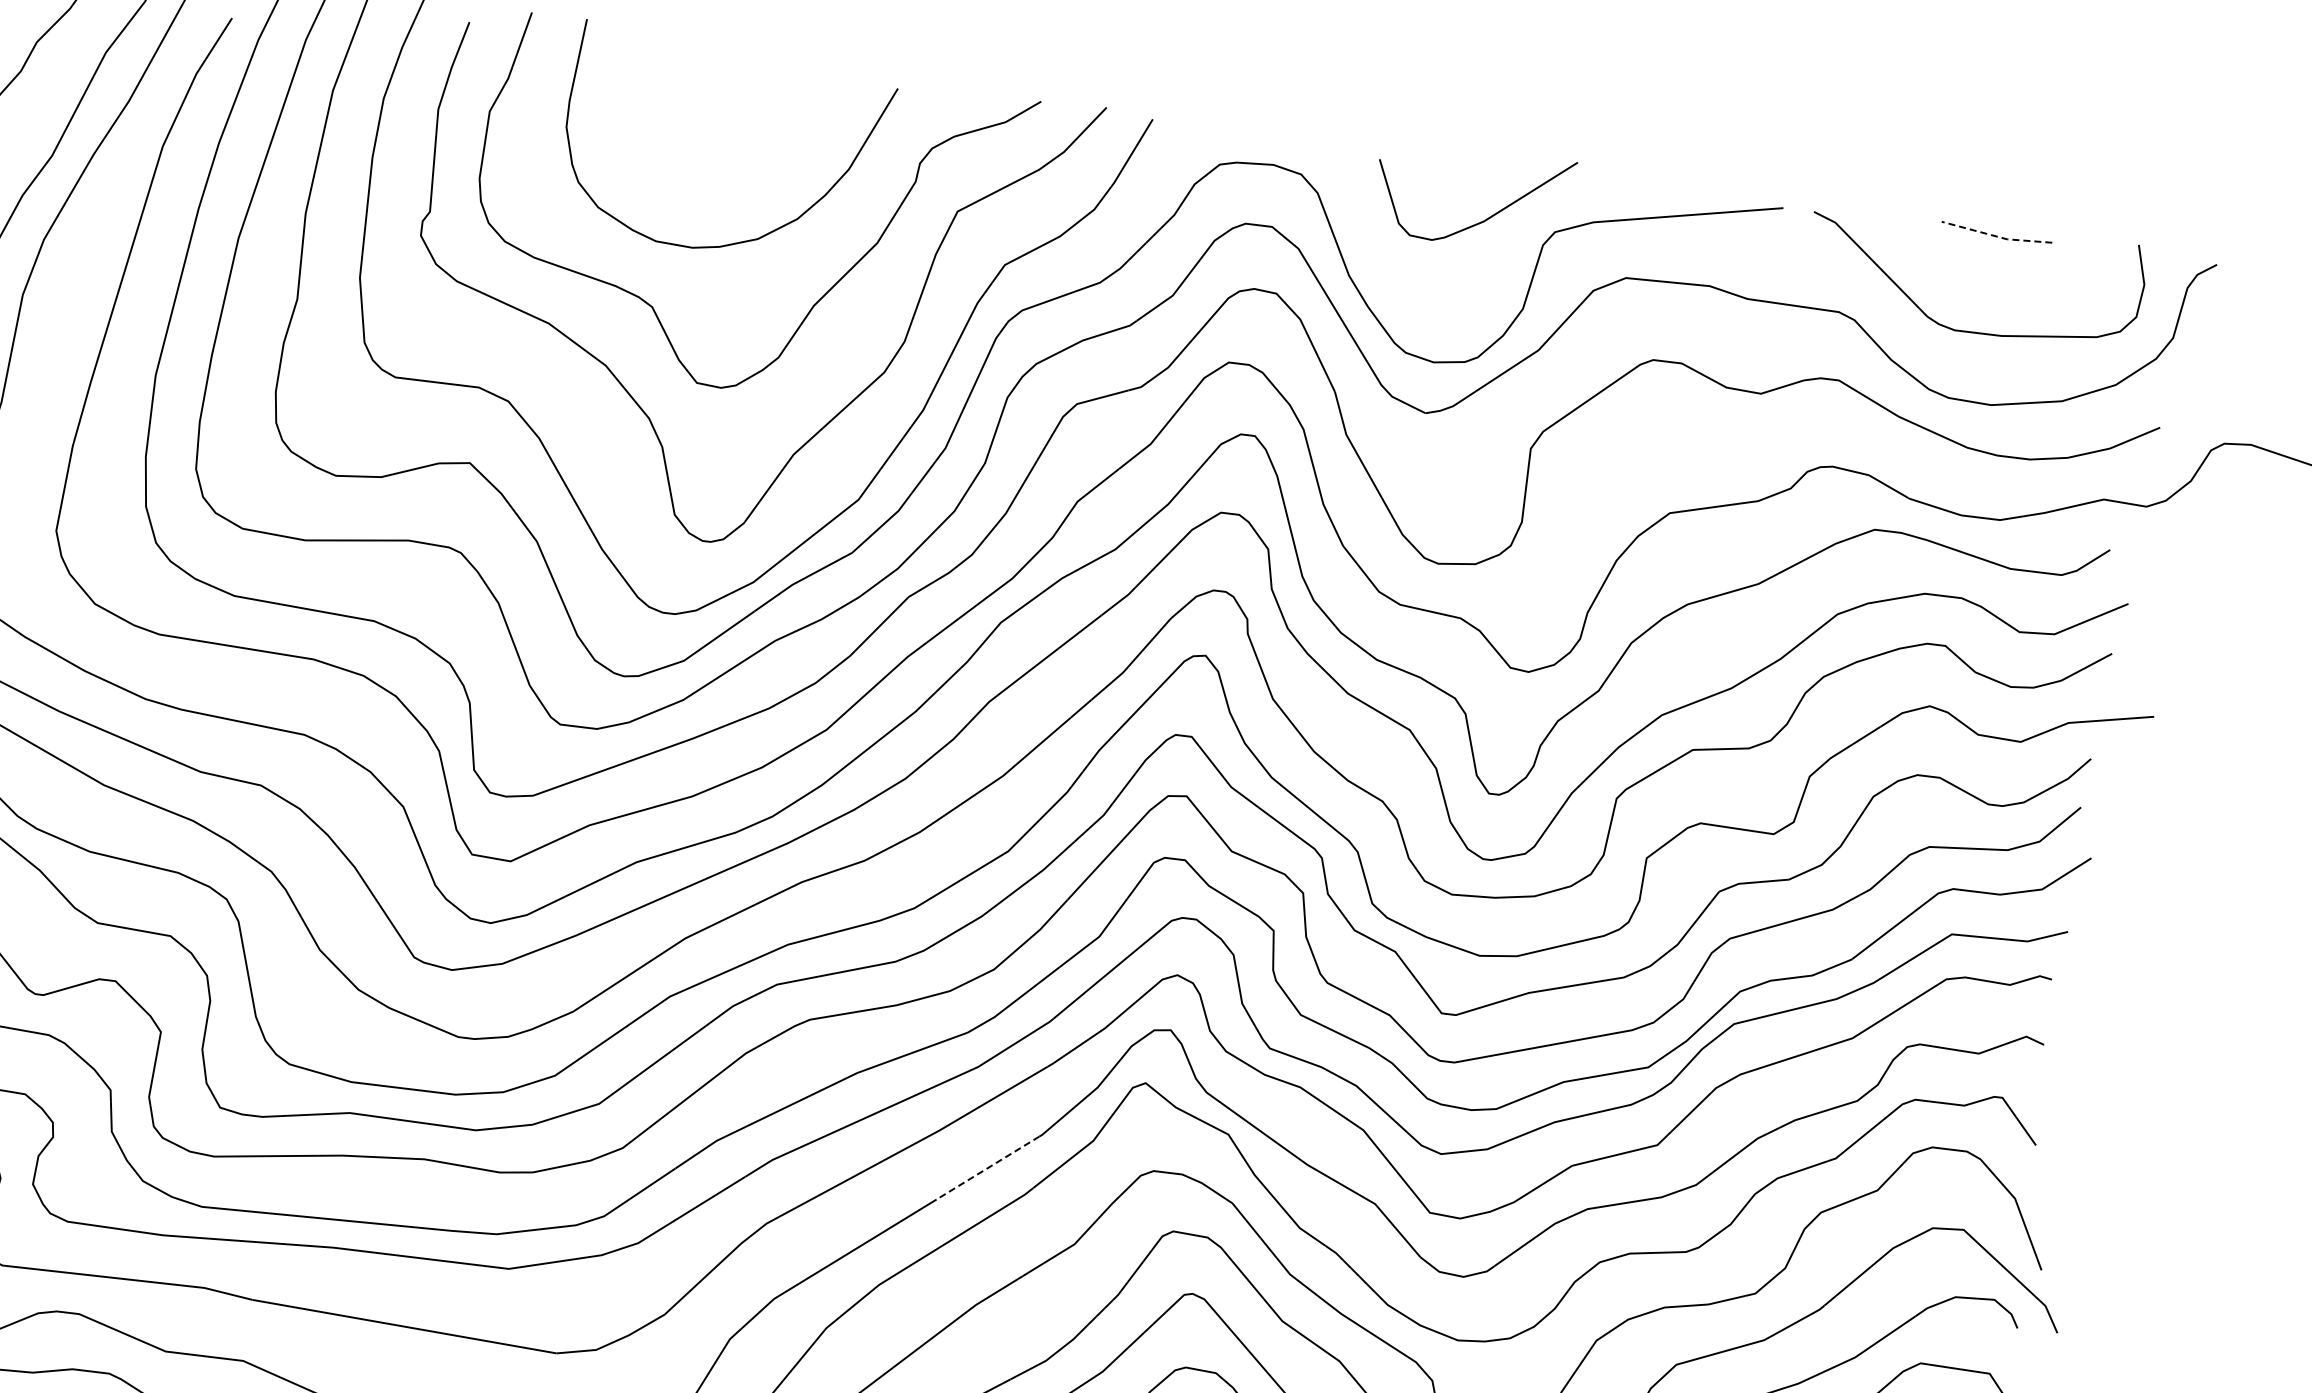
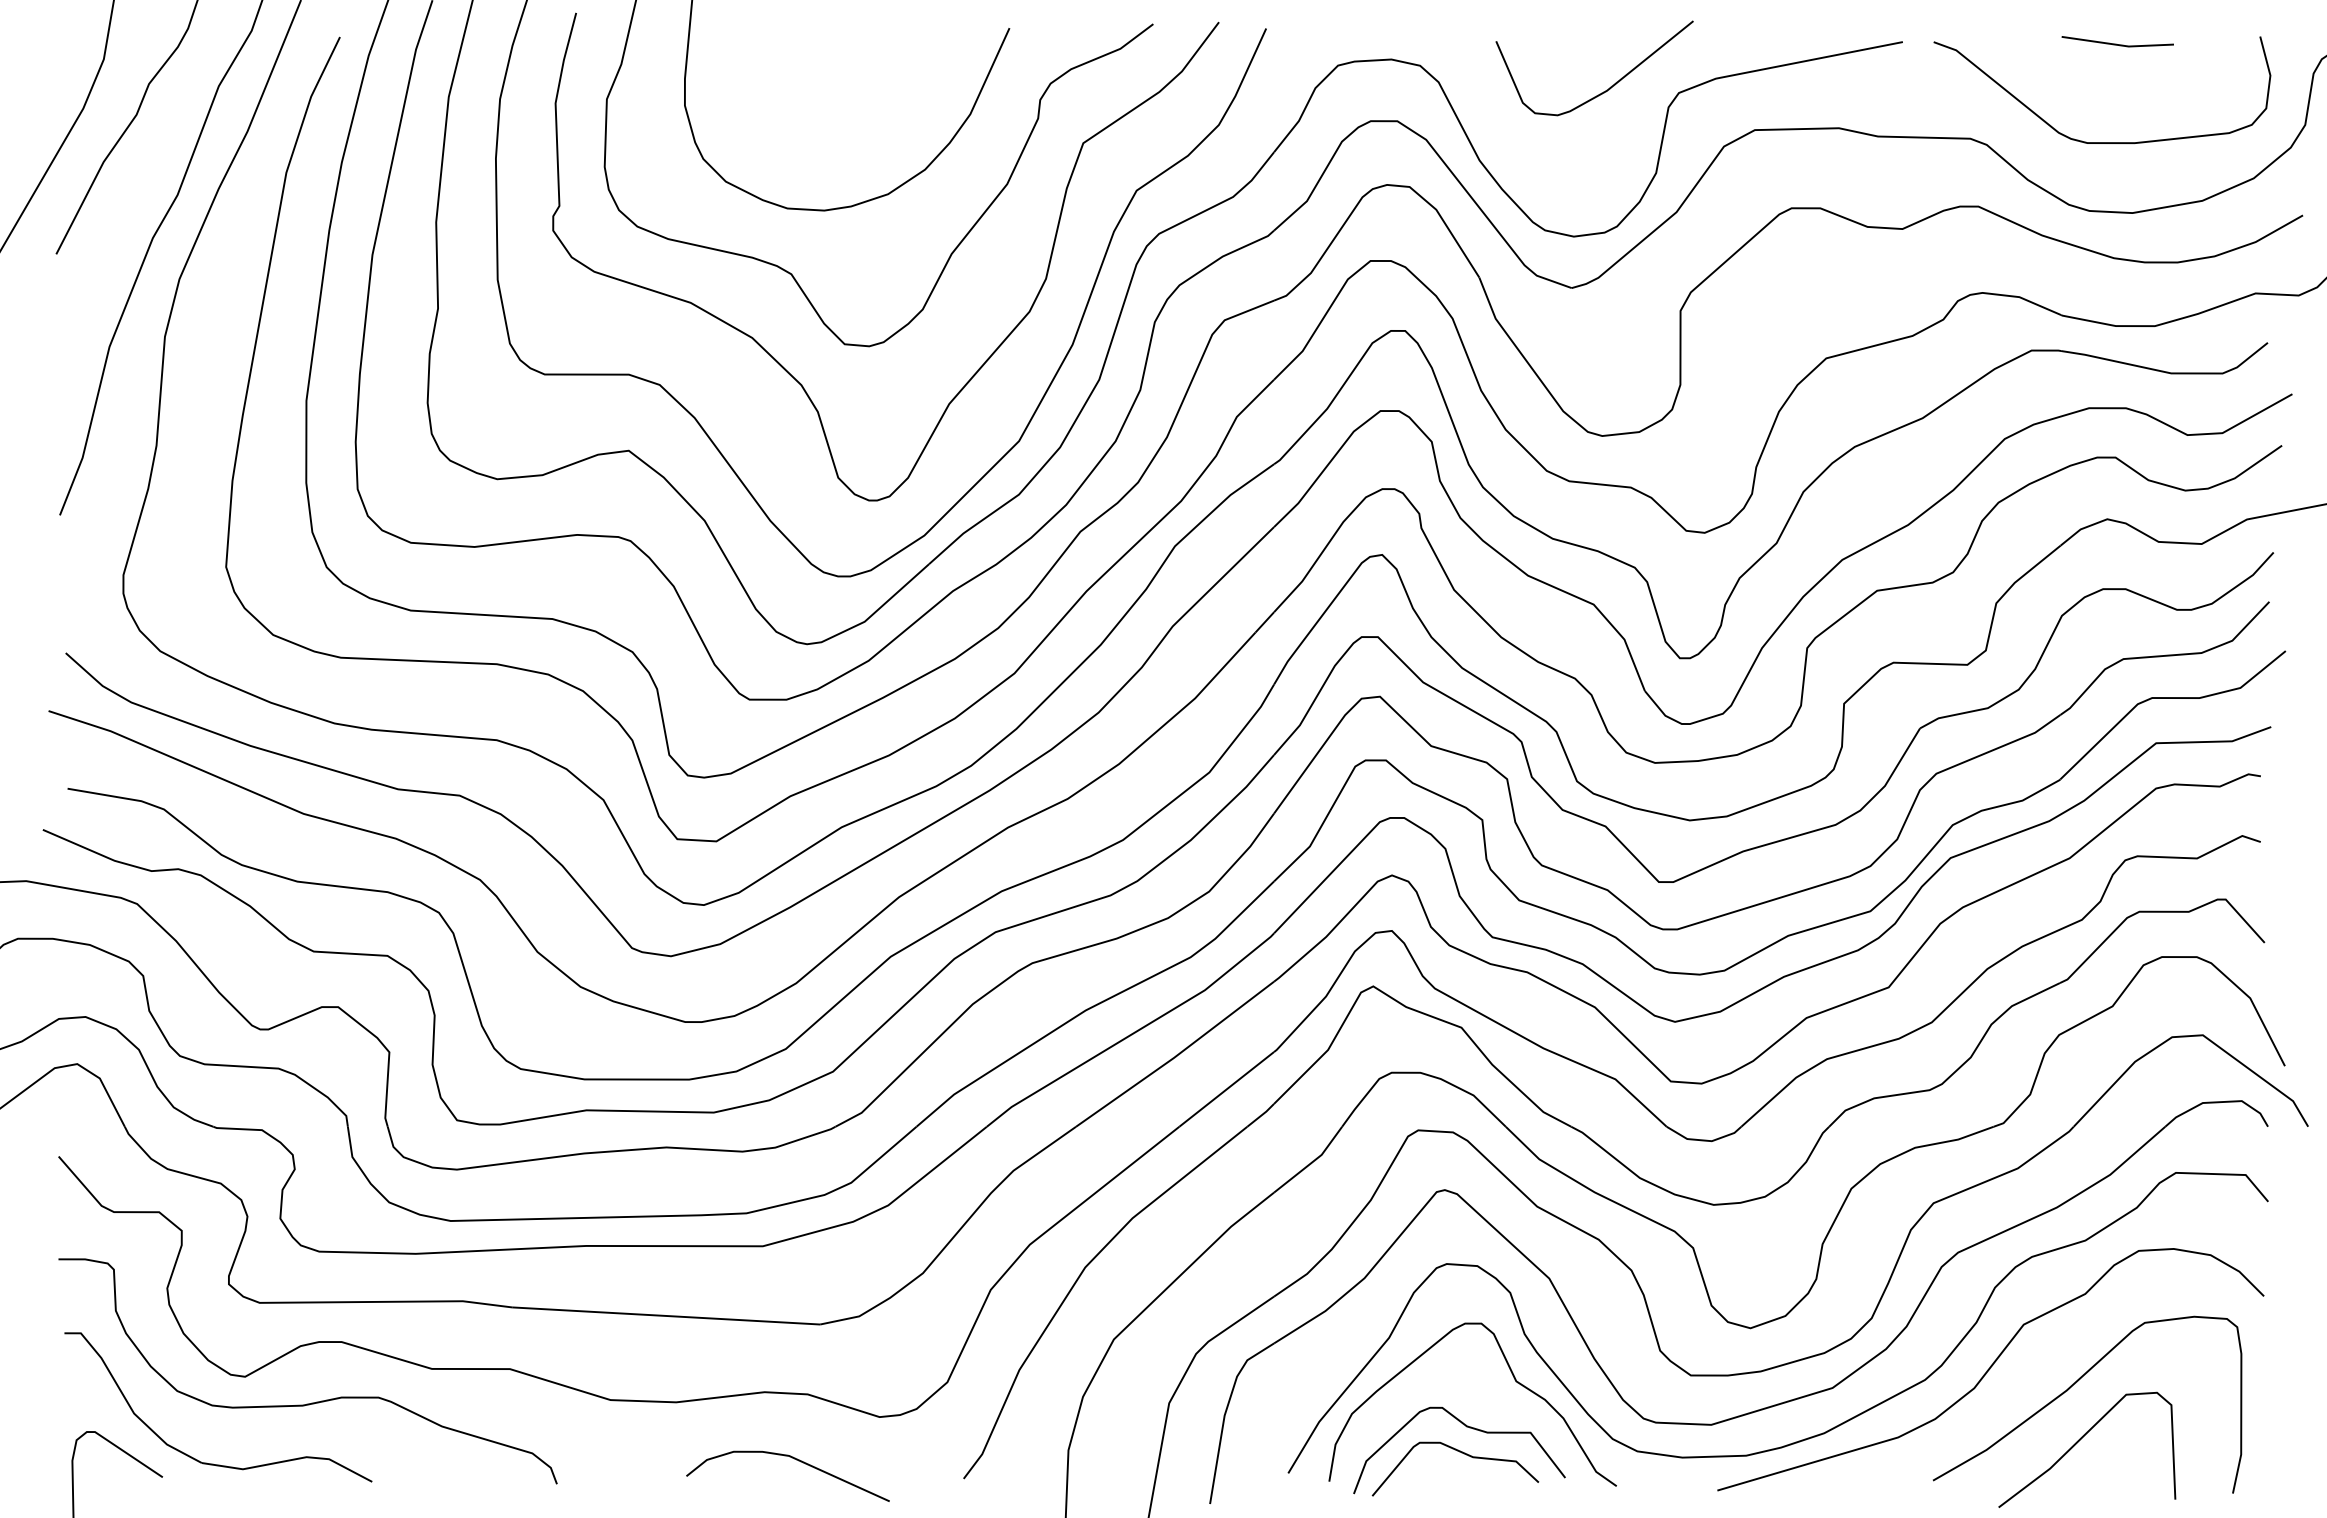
line: (1996, 235) -> (2117, 44), dashed -> solid
line: (987, 1168) -> (1226, 1089), dashed -> solid

